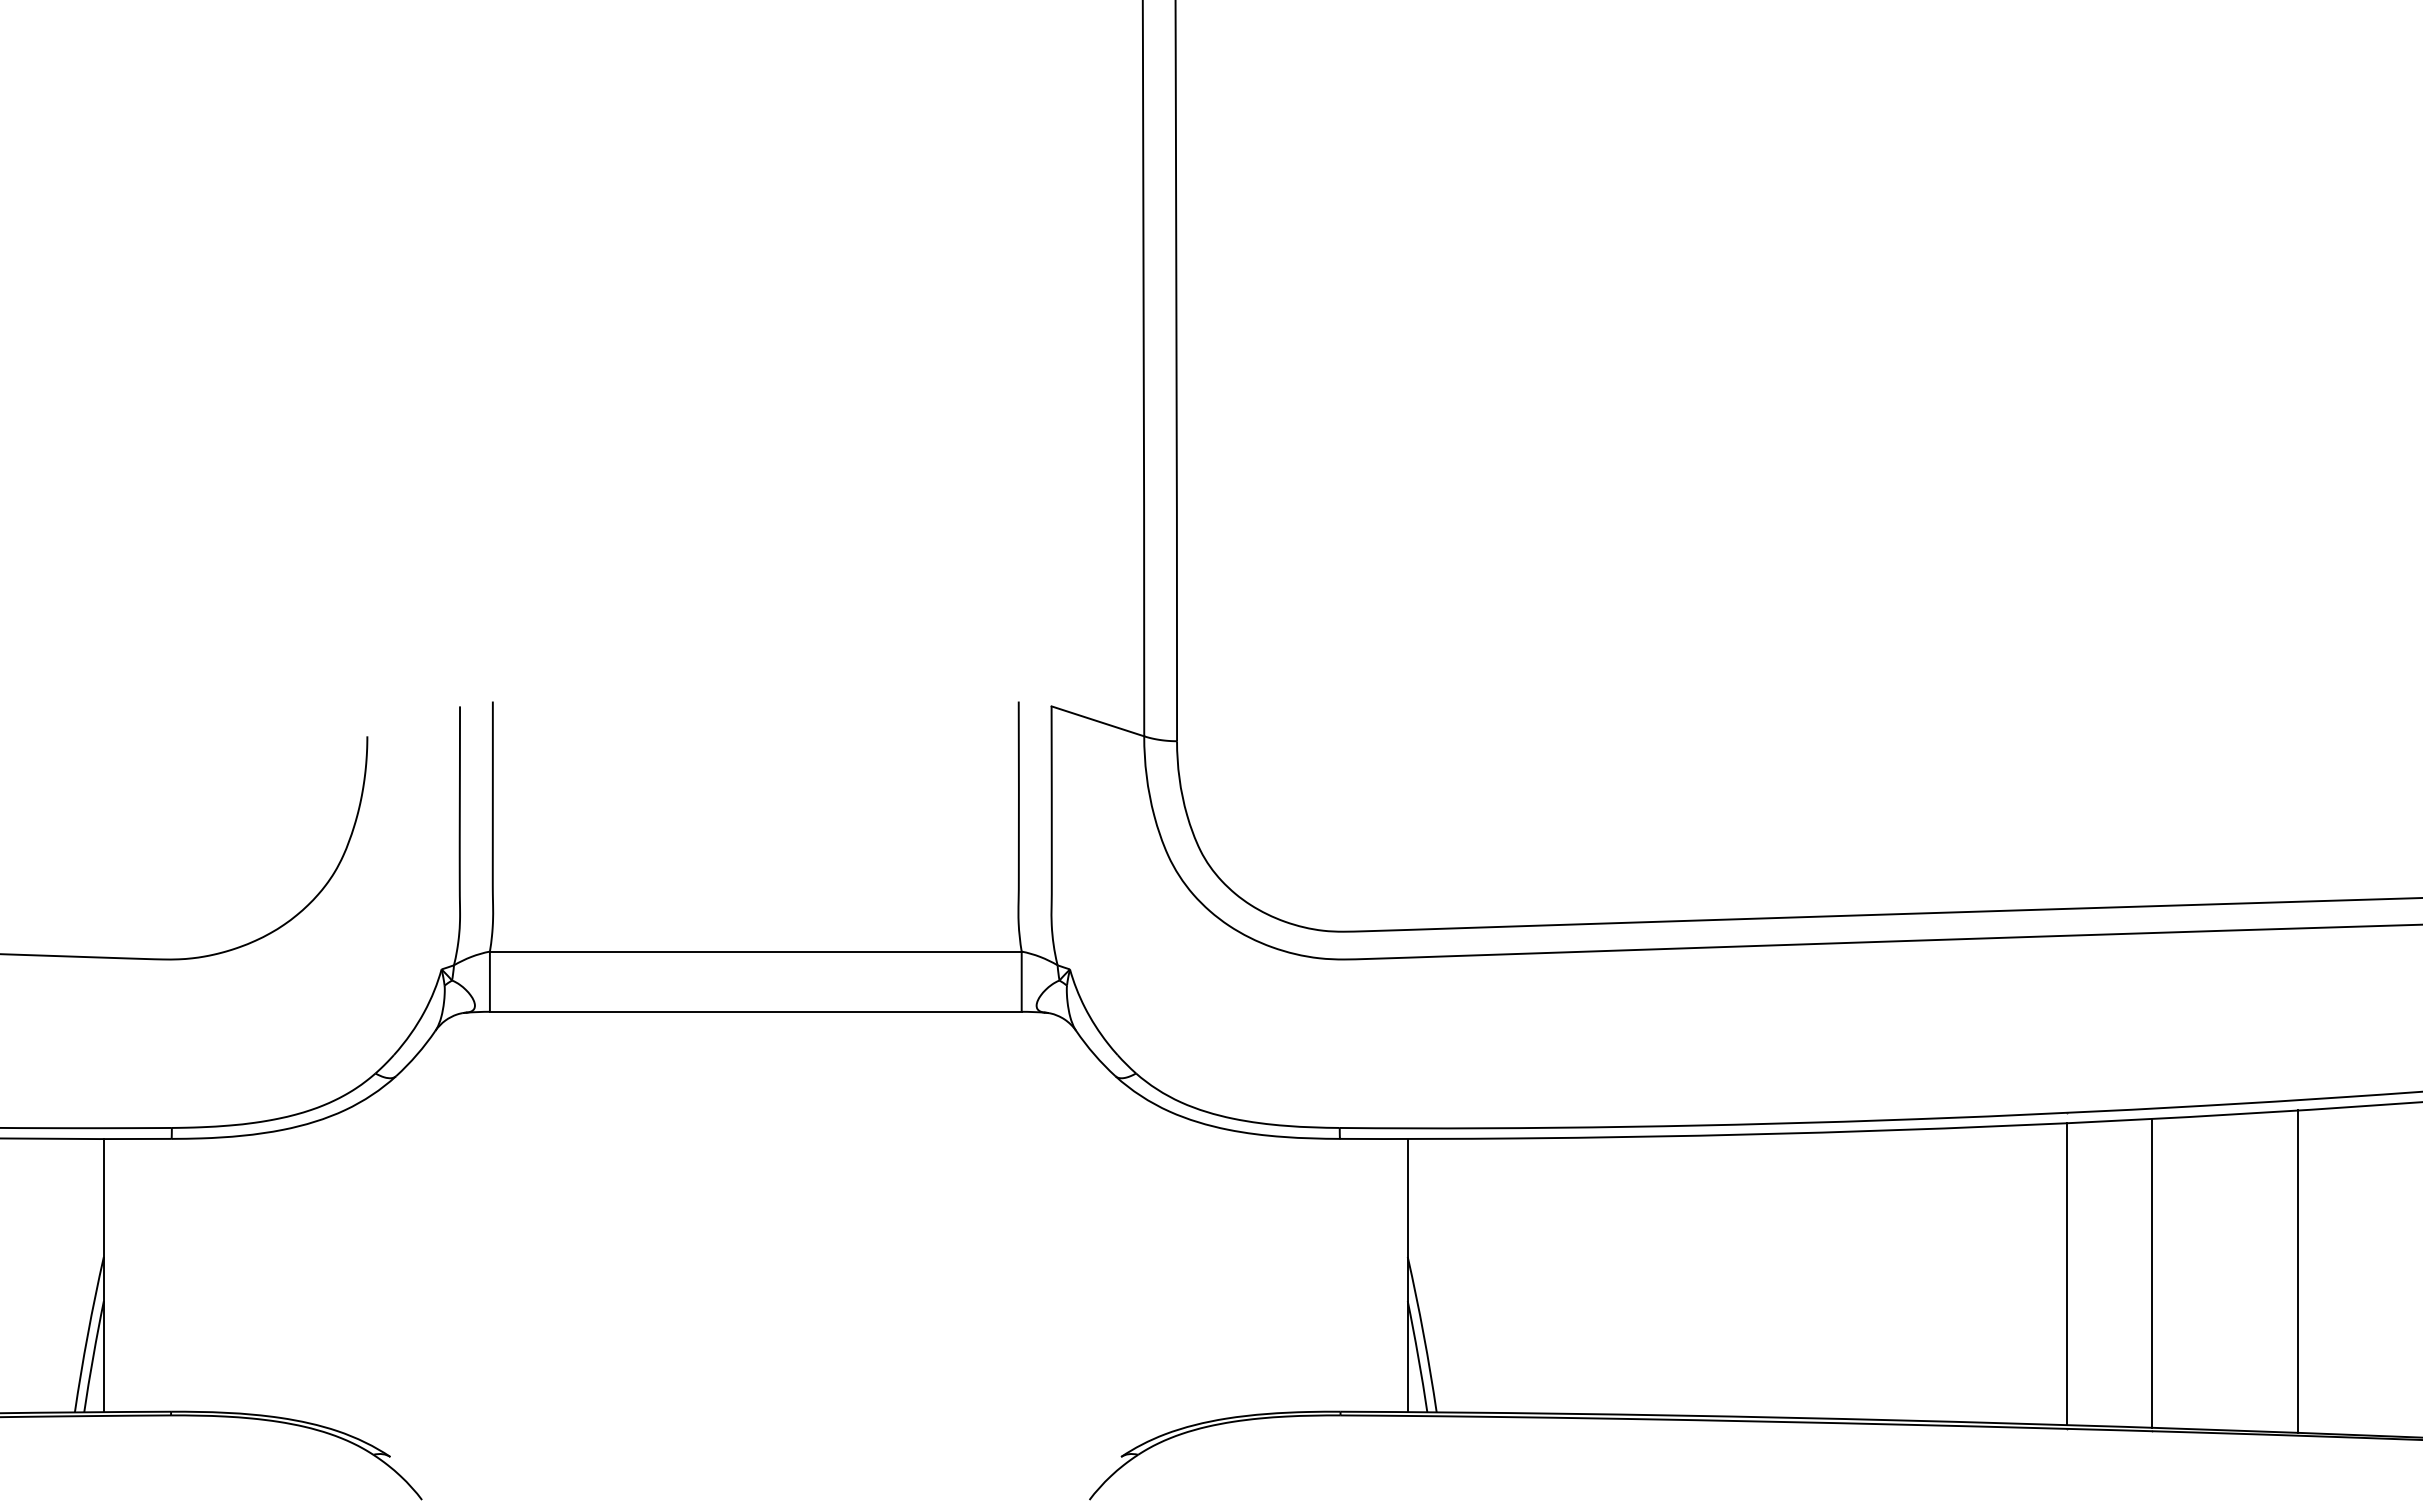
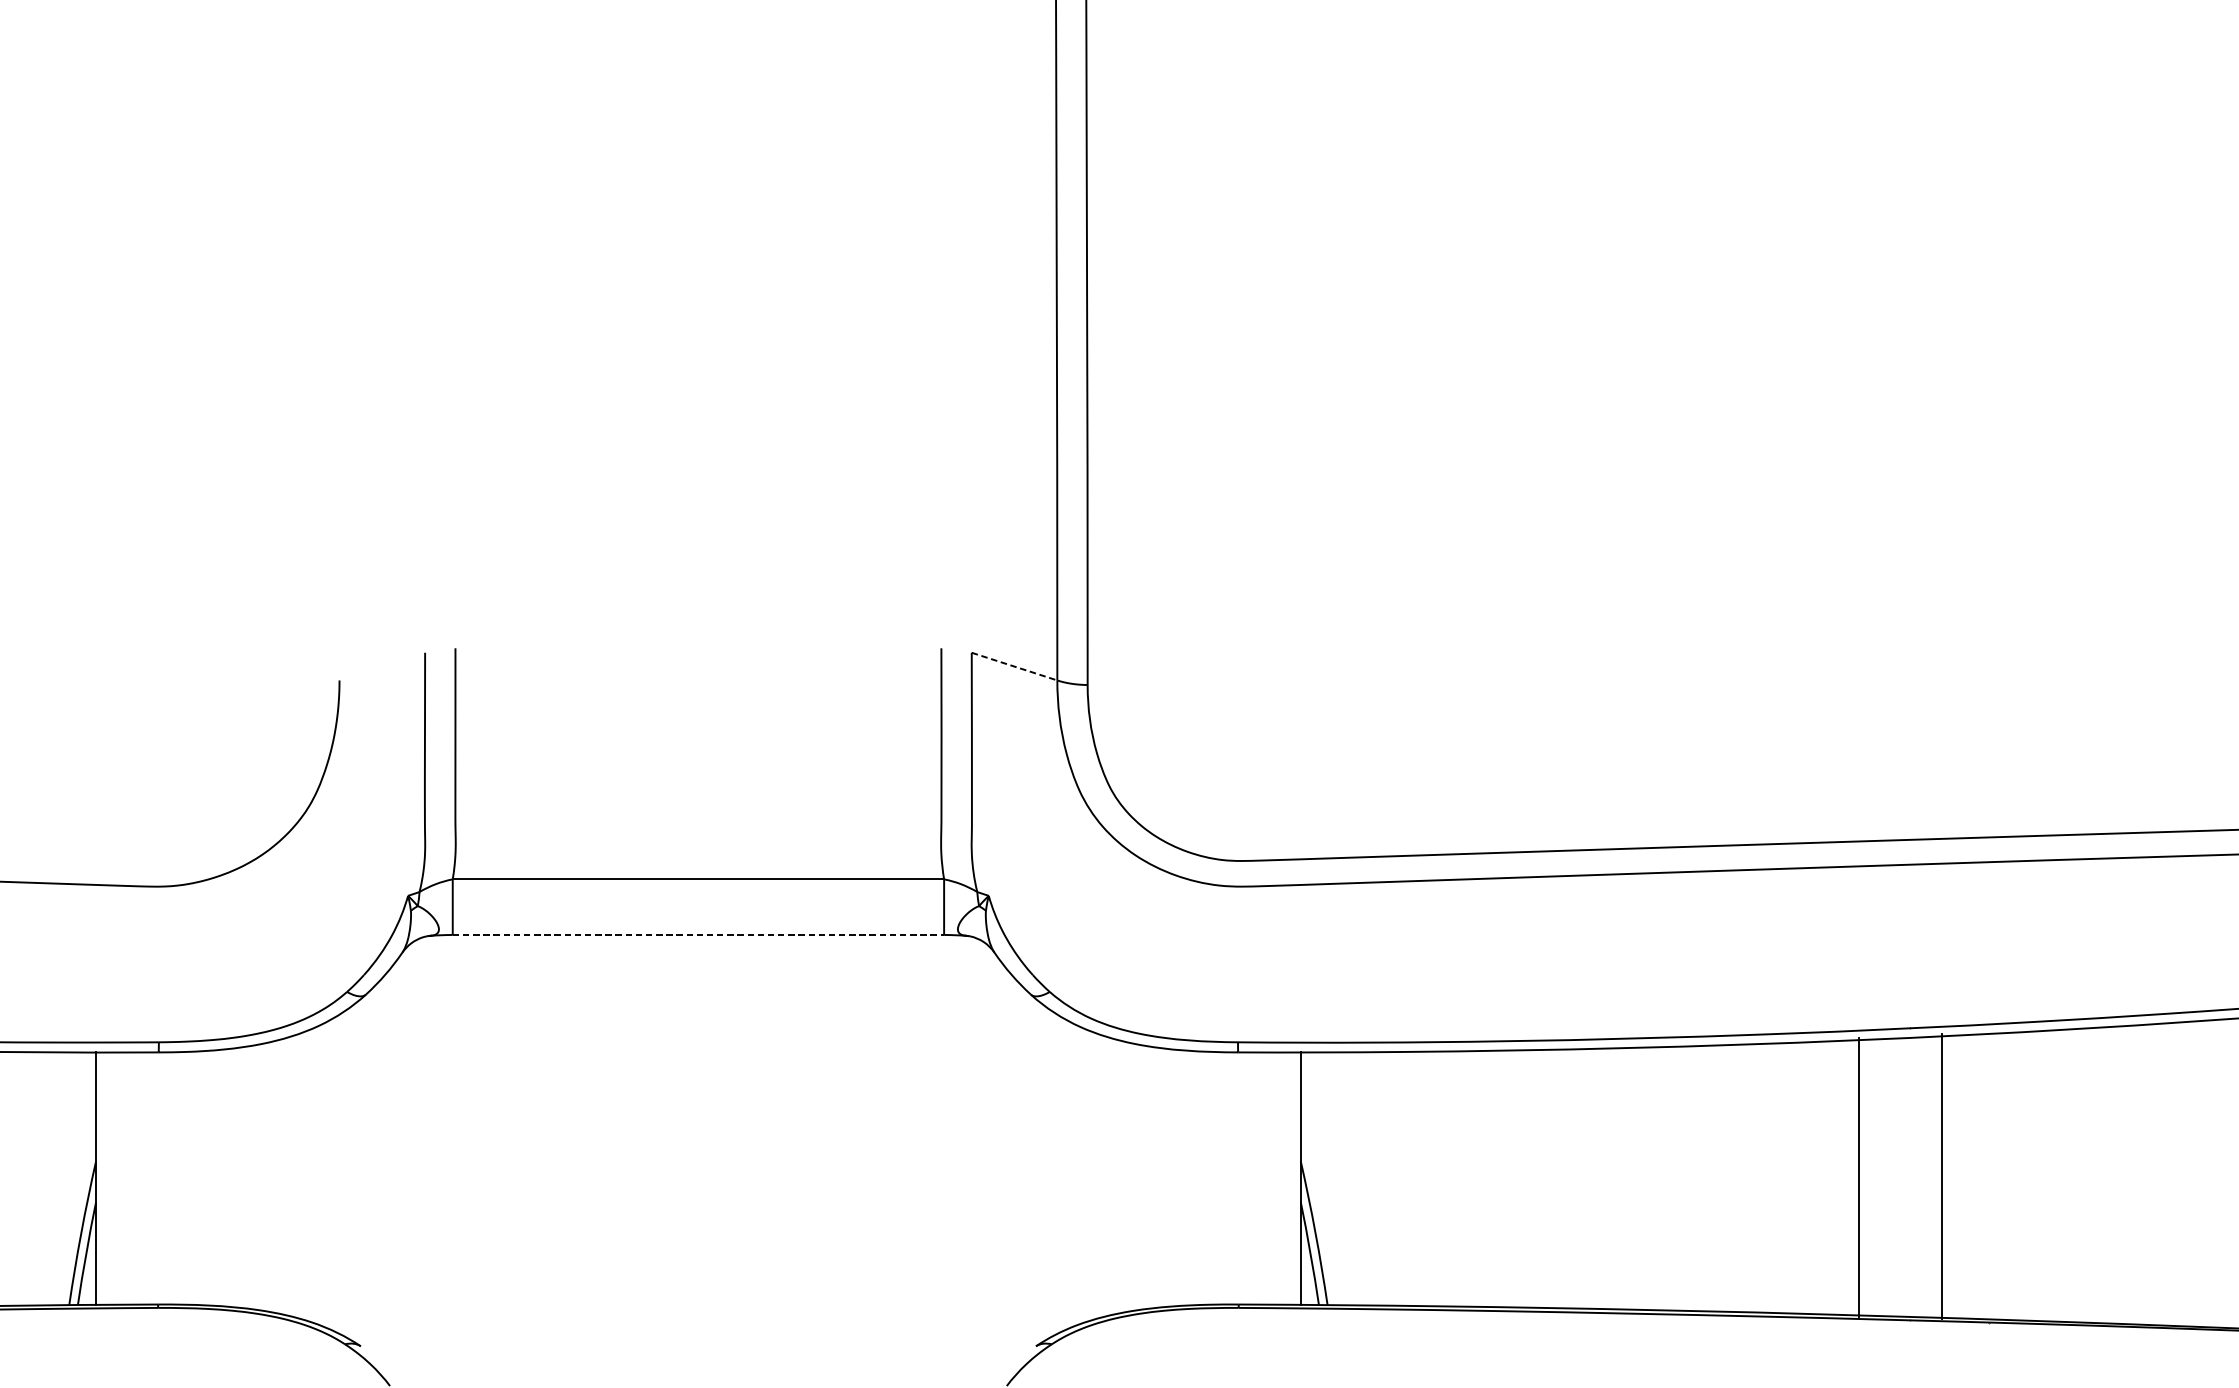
line: (1097, 721) -> (1014, 666), solid -> dashed
line: (755, 1011) -> (698, 934), solid -> dashed
line: (2297, 1271) -> (2122, 1174), removed
line: (2152, 1272) -> (1942, 1175), moved
line: (2067, 1273) -> (1859, 1176), moved

